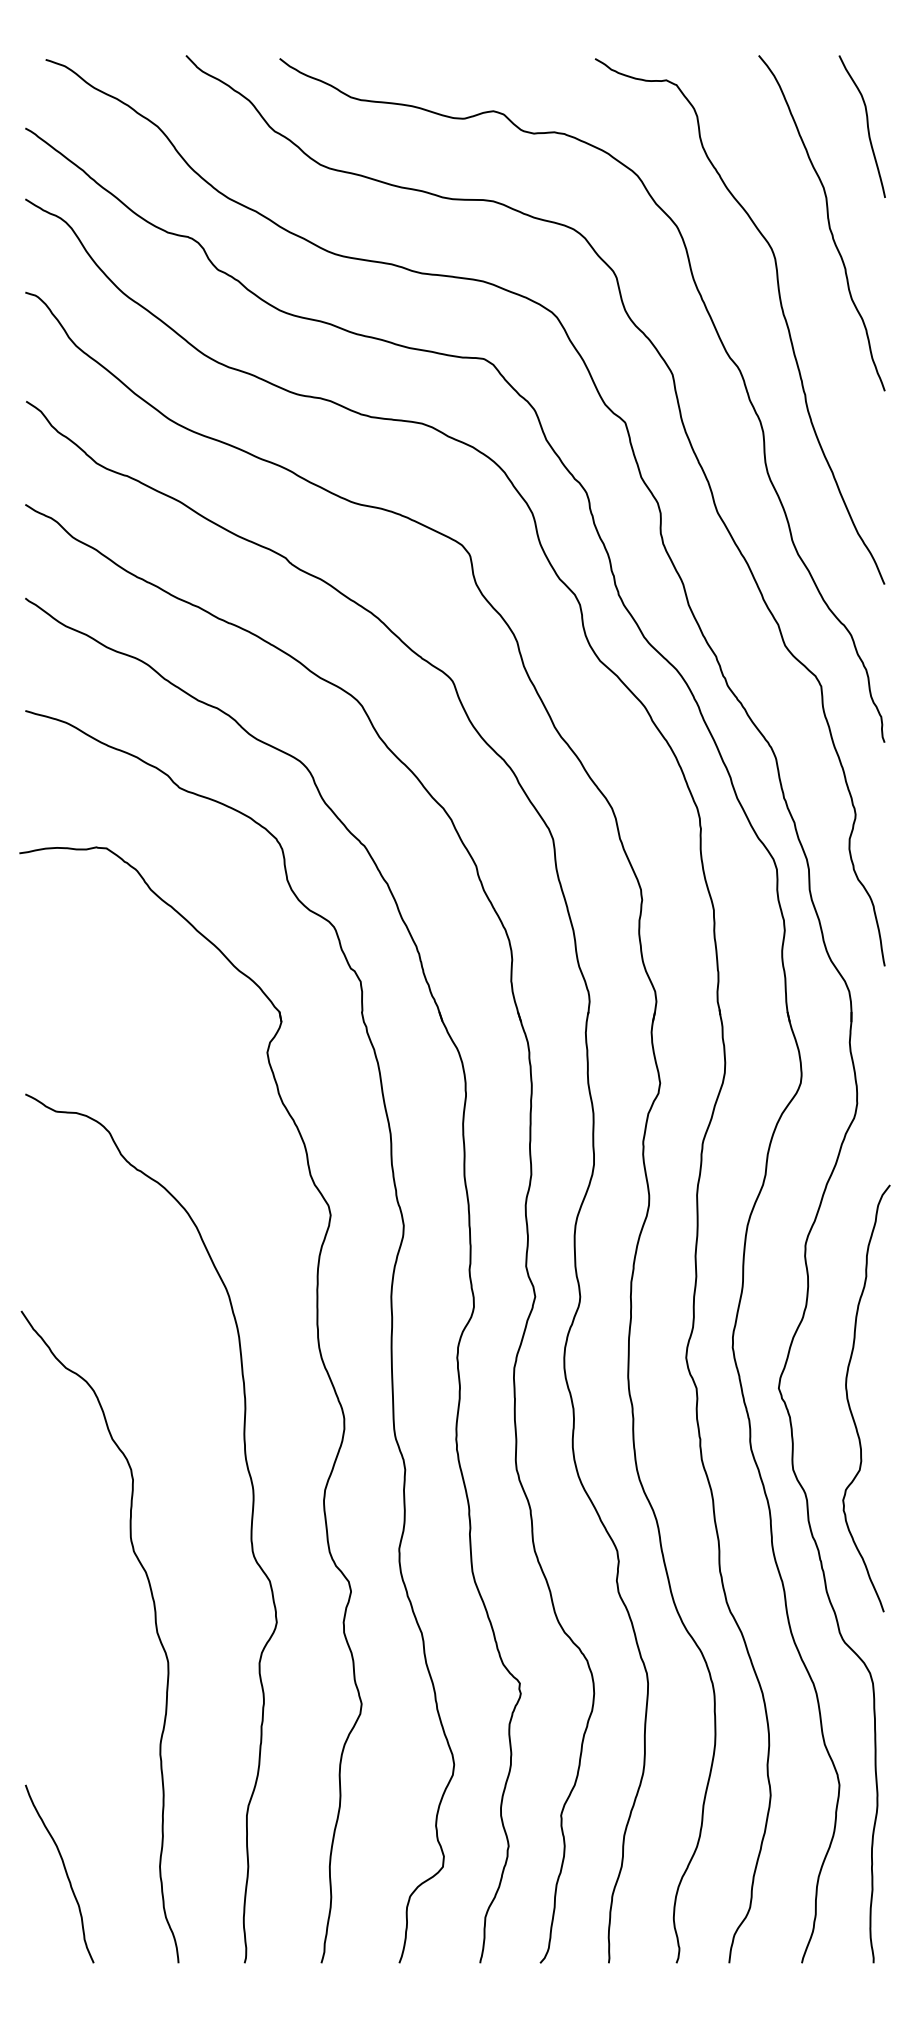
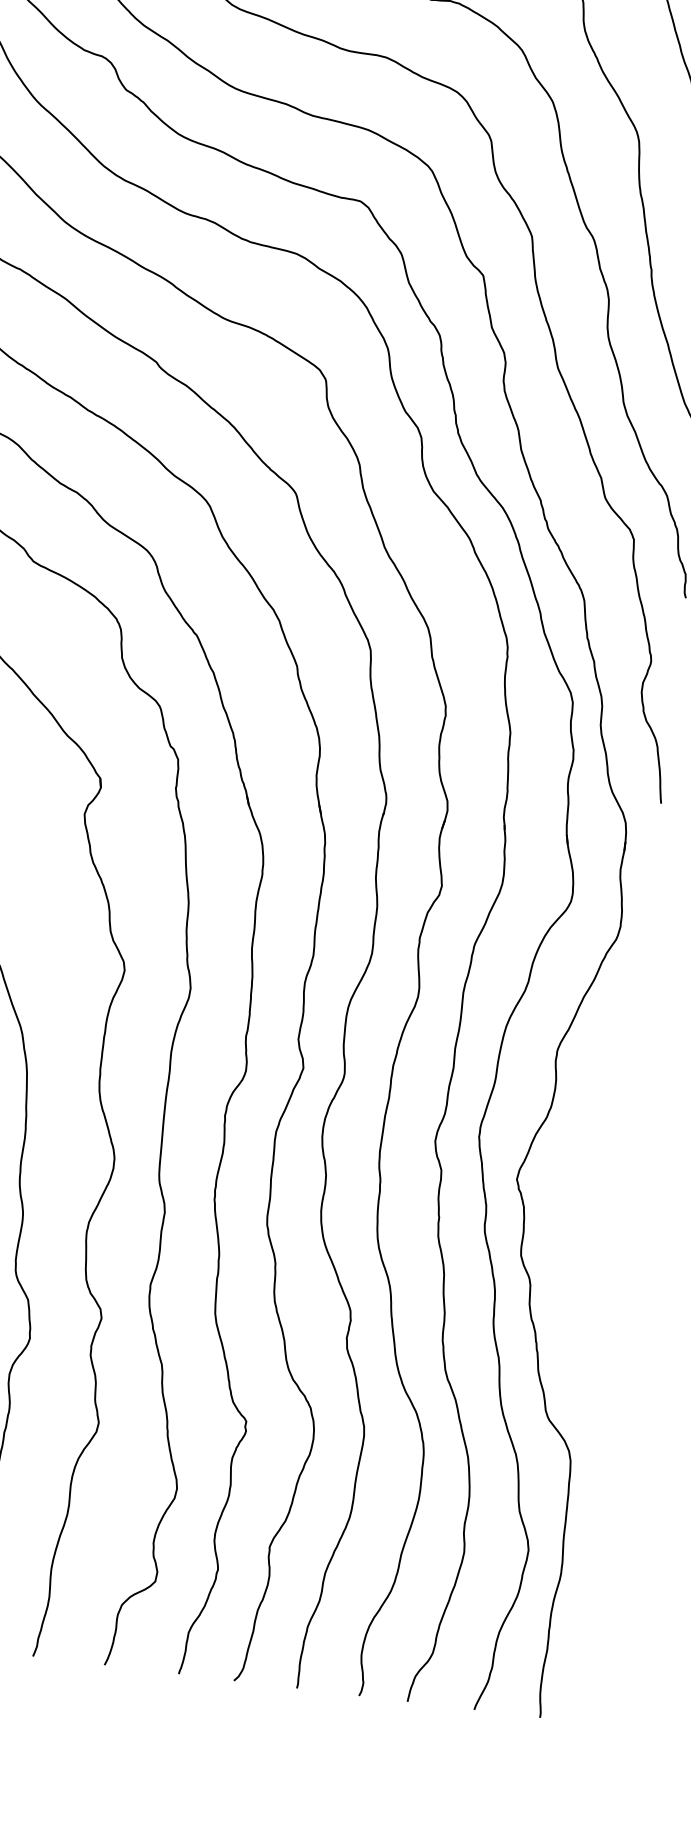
curve: (849, 1402) -> (580, 1200), removed

